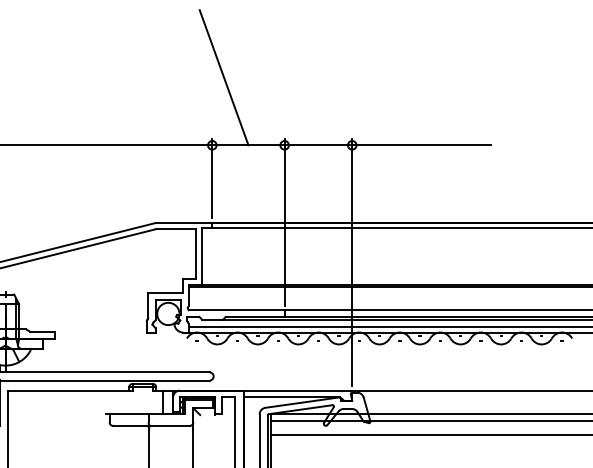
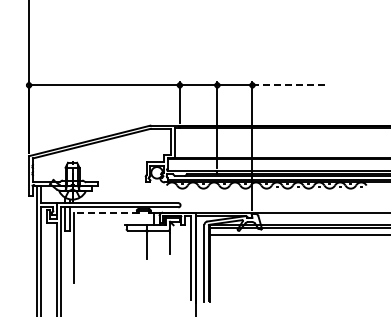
line: (223, 78) -> (185, 50), removed
line: (421, 145) -> (288, 85), solid -> dashed
line: (68, 390) -> (105, 212), solid -> dashed

